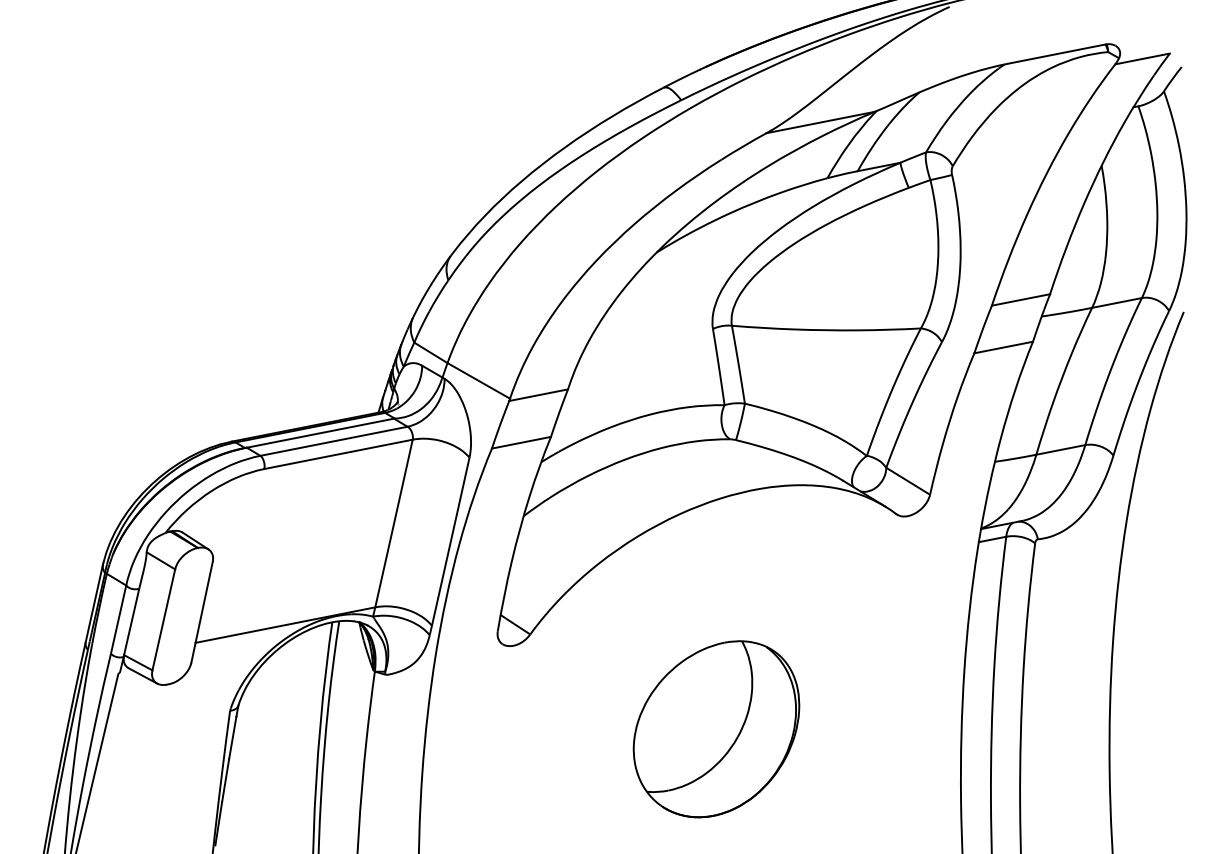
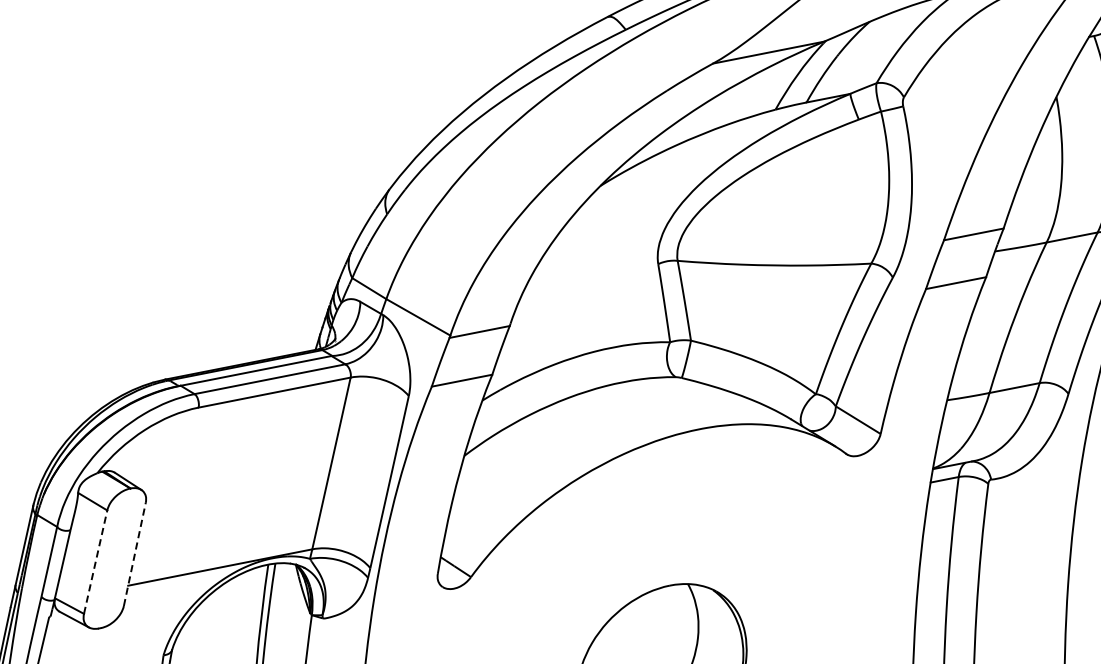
line: (202, 611) -> (135, 553), solid -> dashed
line: (163, 619) -> (95, 561), solid -> dashed

